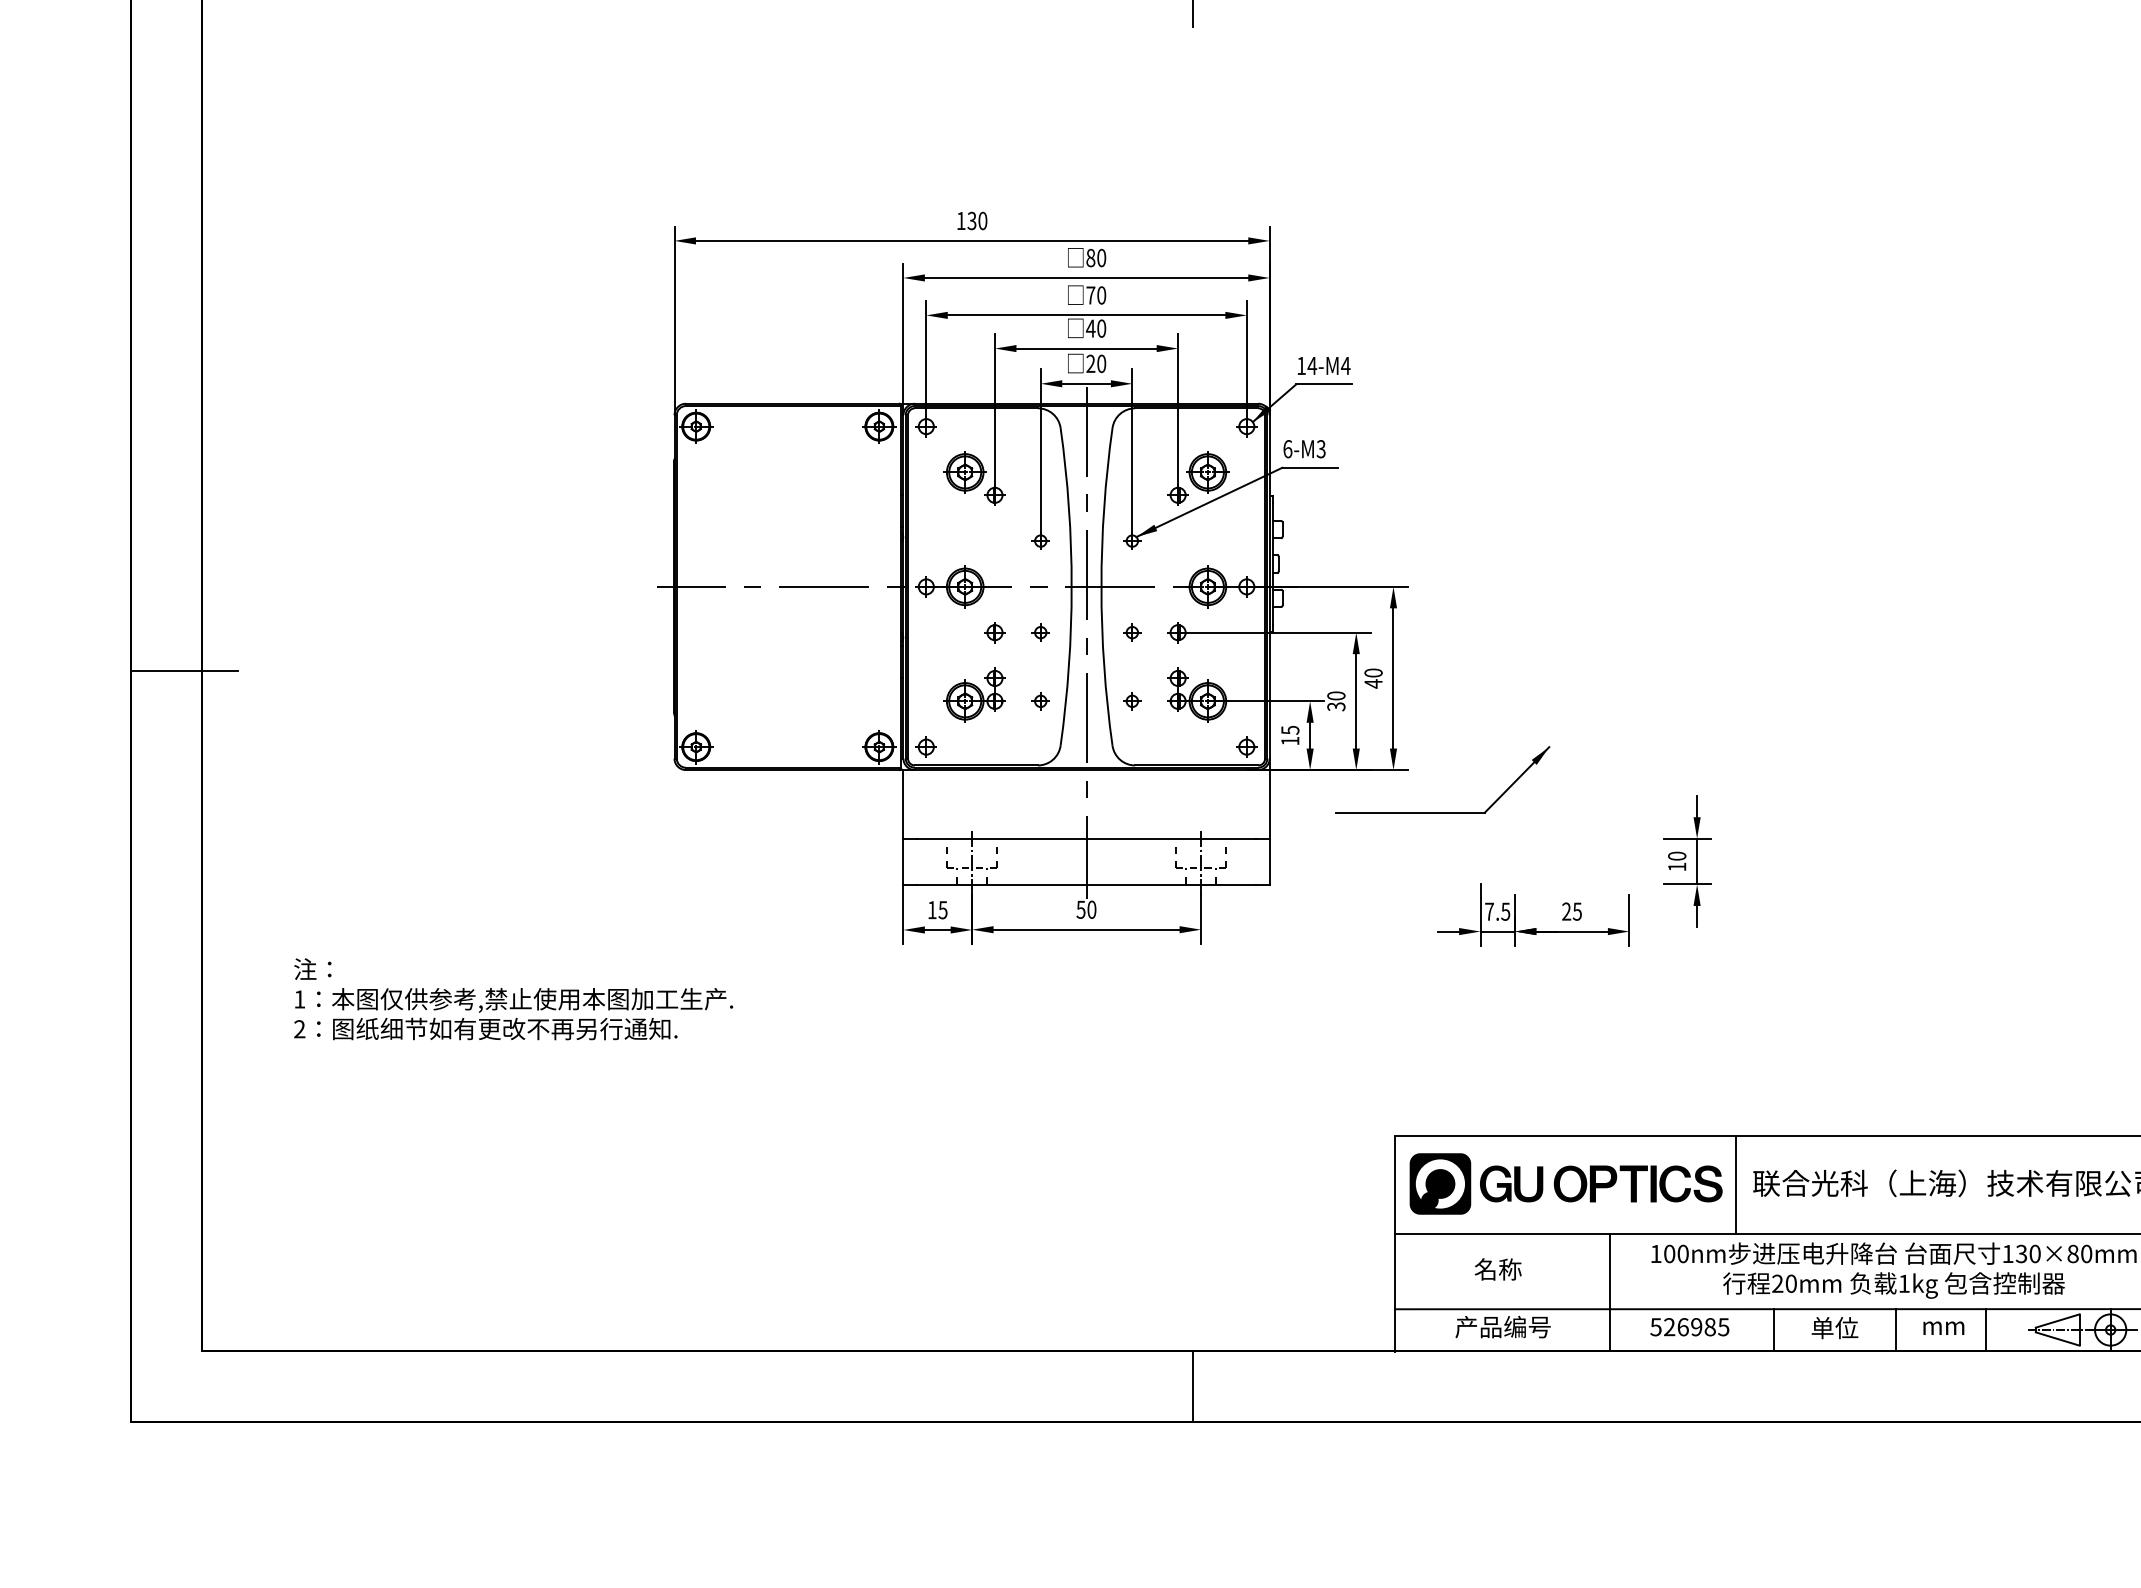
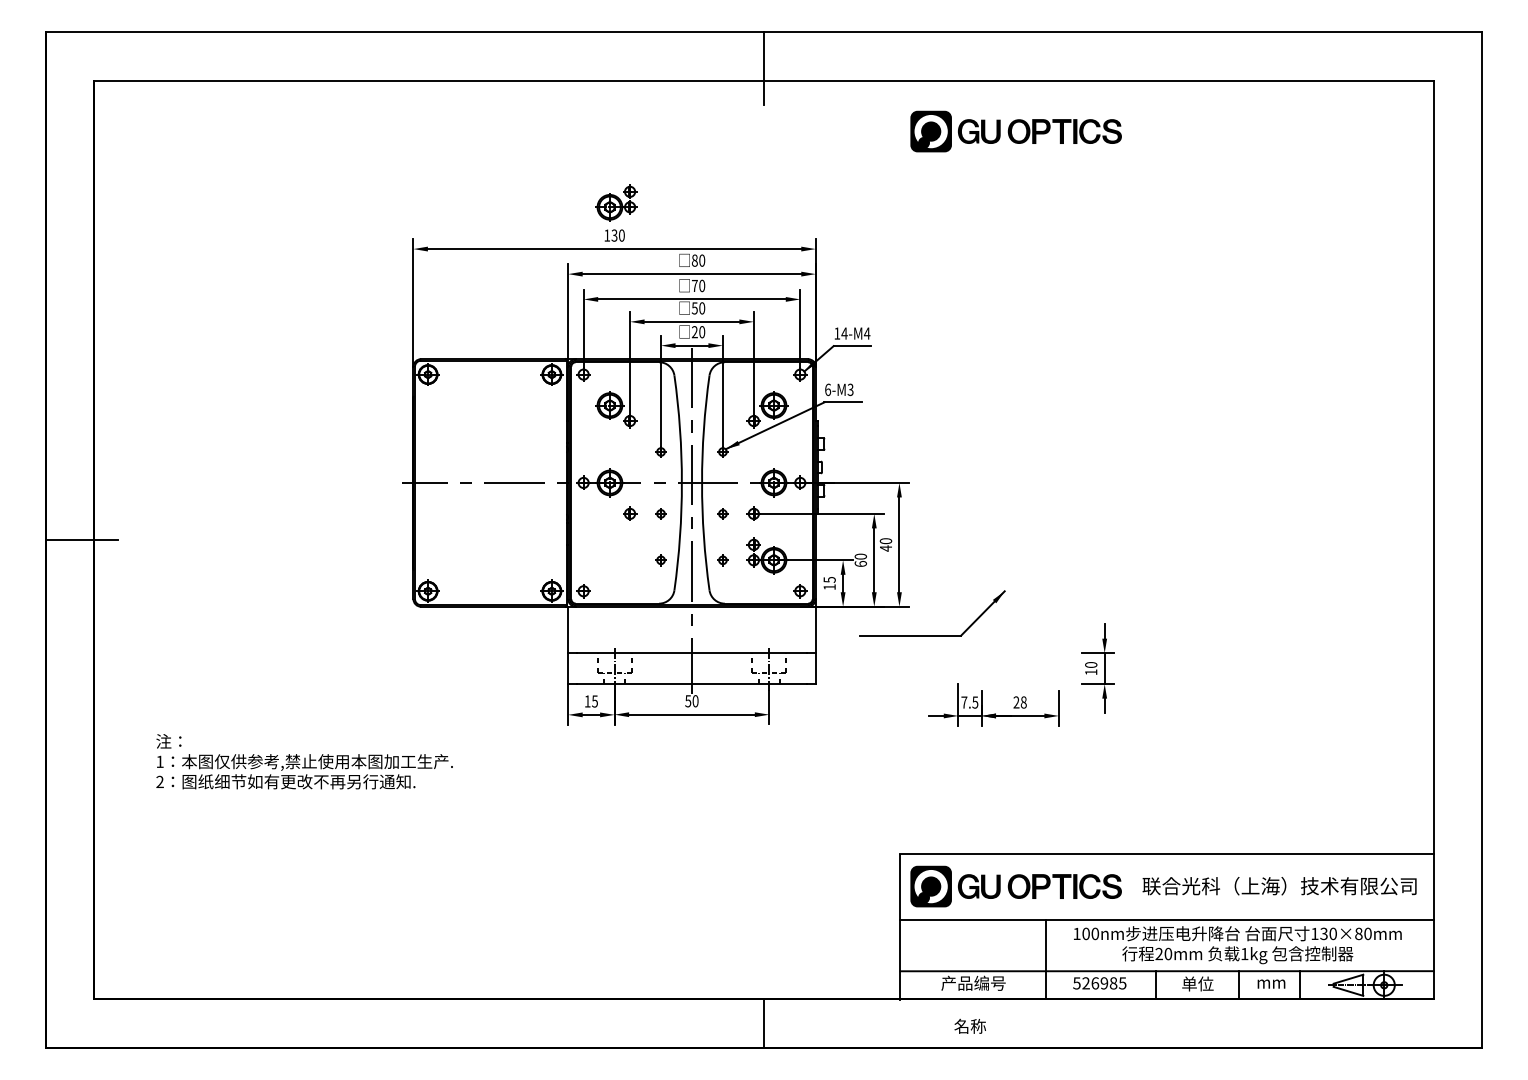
part: (1565, 66) -> (1015, 131), added
text: (1090, 328) -> (694, 308), 40 -> 50
part: (974, 694) -> (616, 202), moved
text: (1335, 707) -> (860, 564), 30 -> 60
text: (1576, 911) -> (1023, 702), 25 -> 28
line: (1735, 1185) -> (1130, 887), removed
text: (1497, 1268) -> (969, 1025), moved

